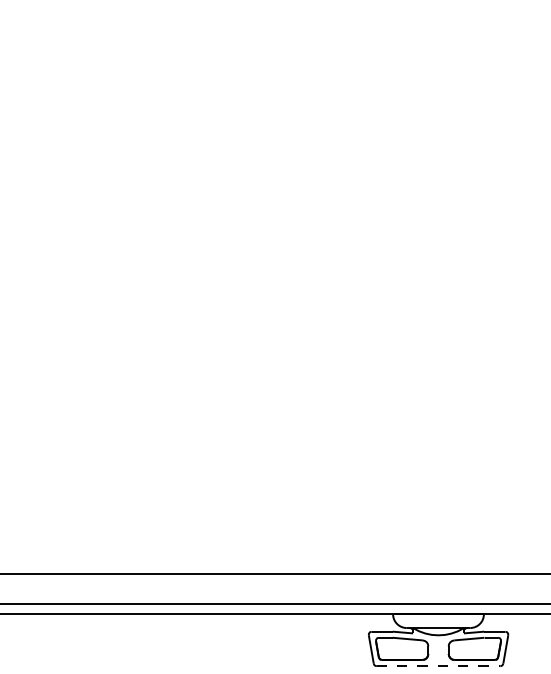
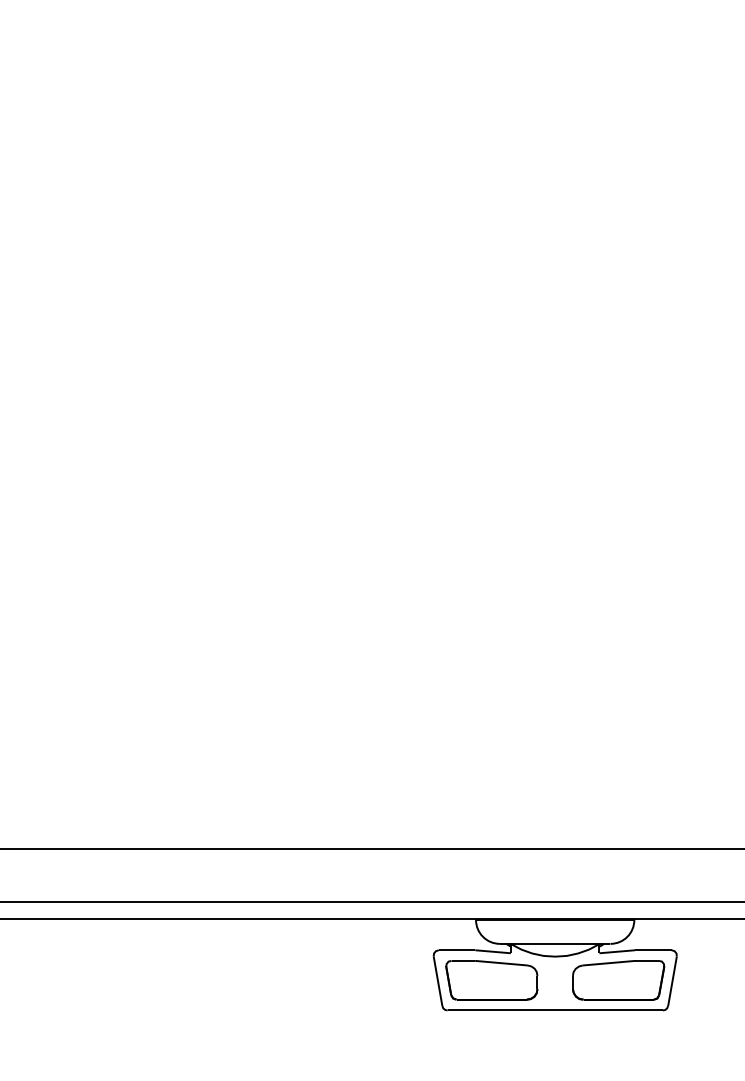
line: (438, 666) -> (555, 1010), dashed -> solid

